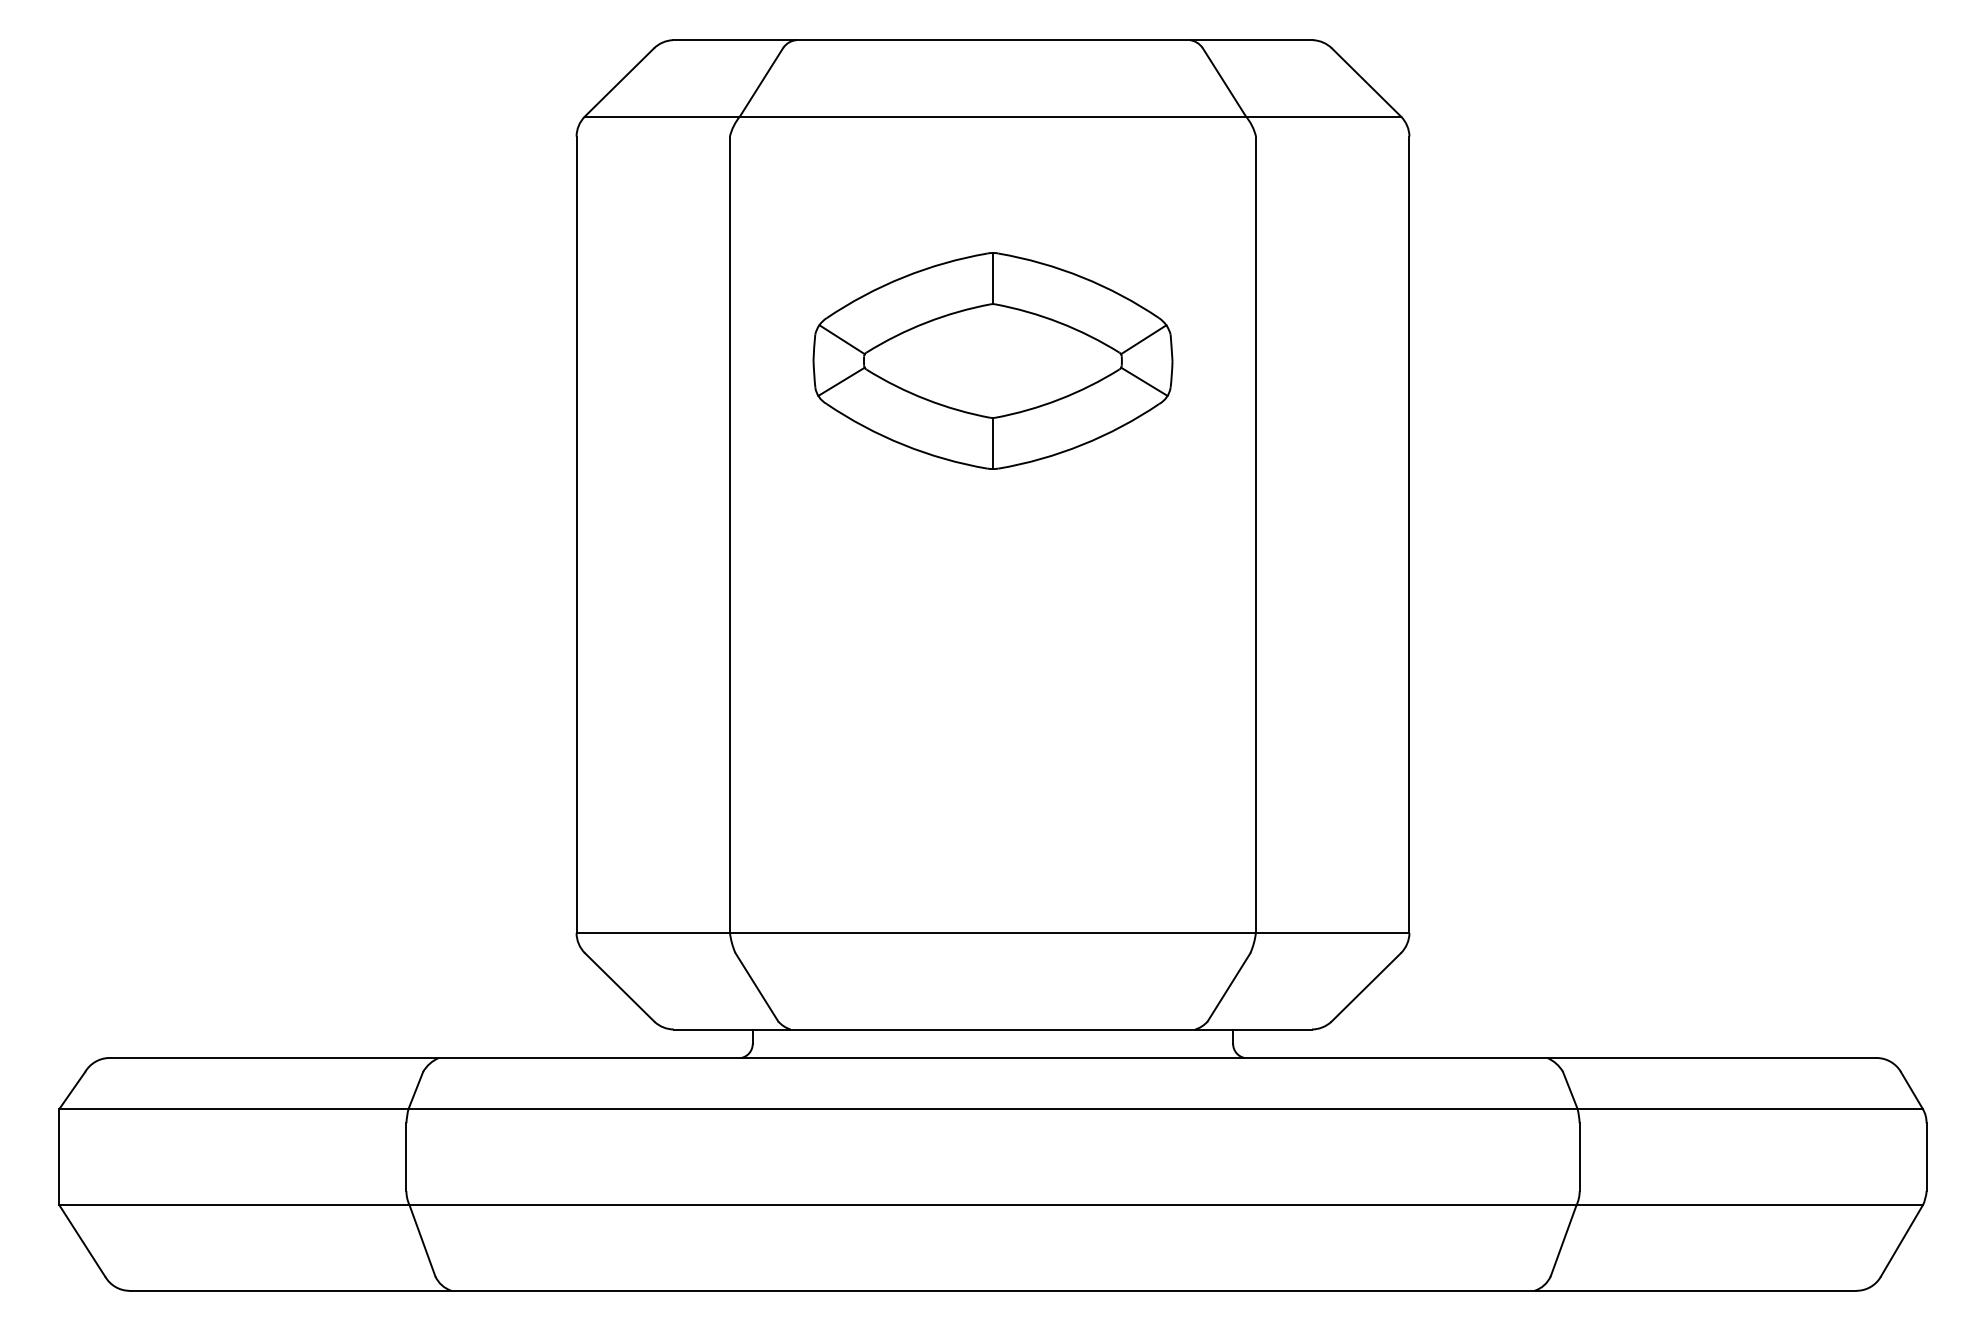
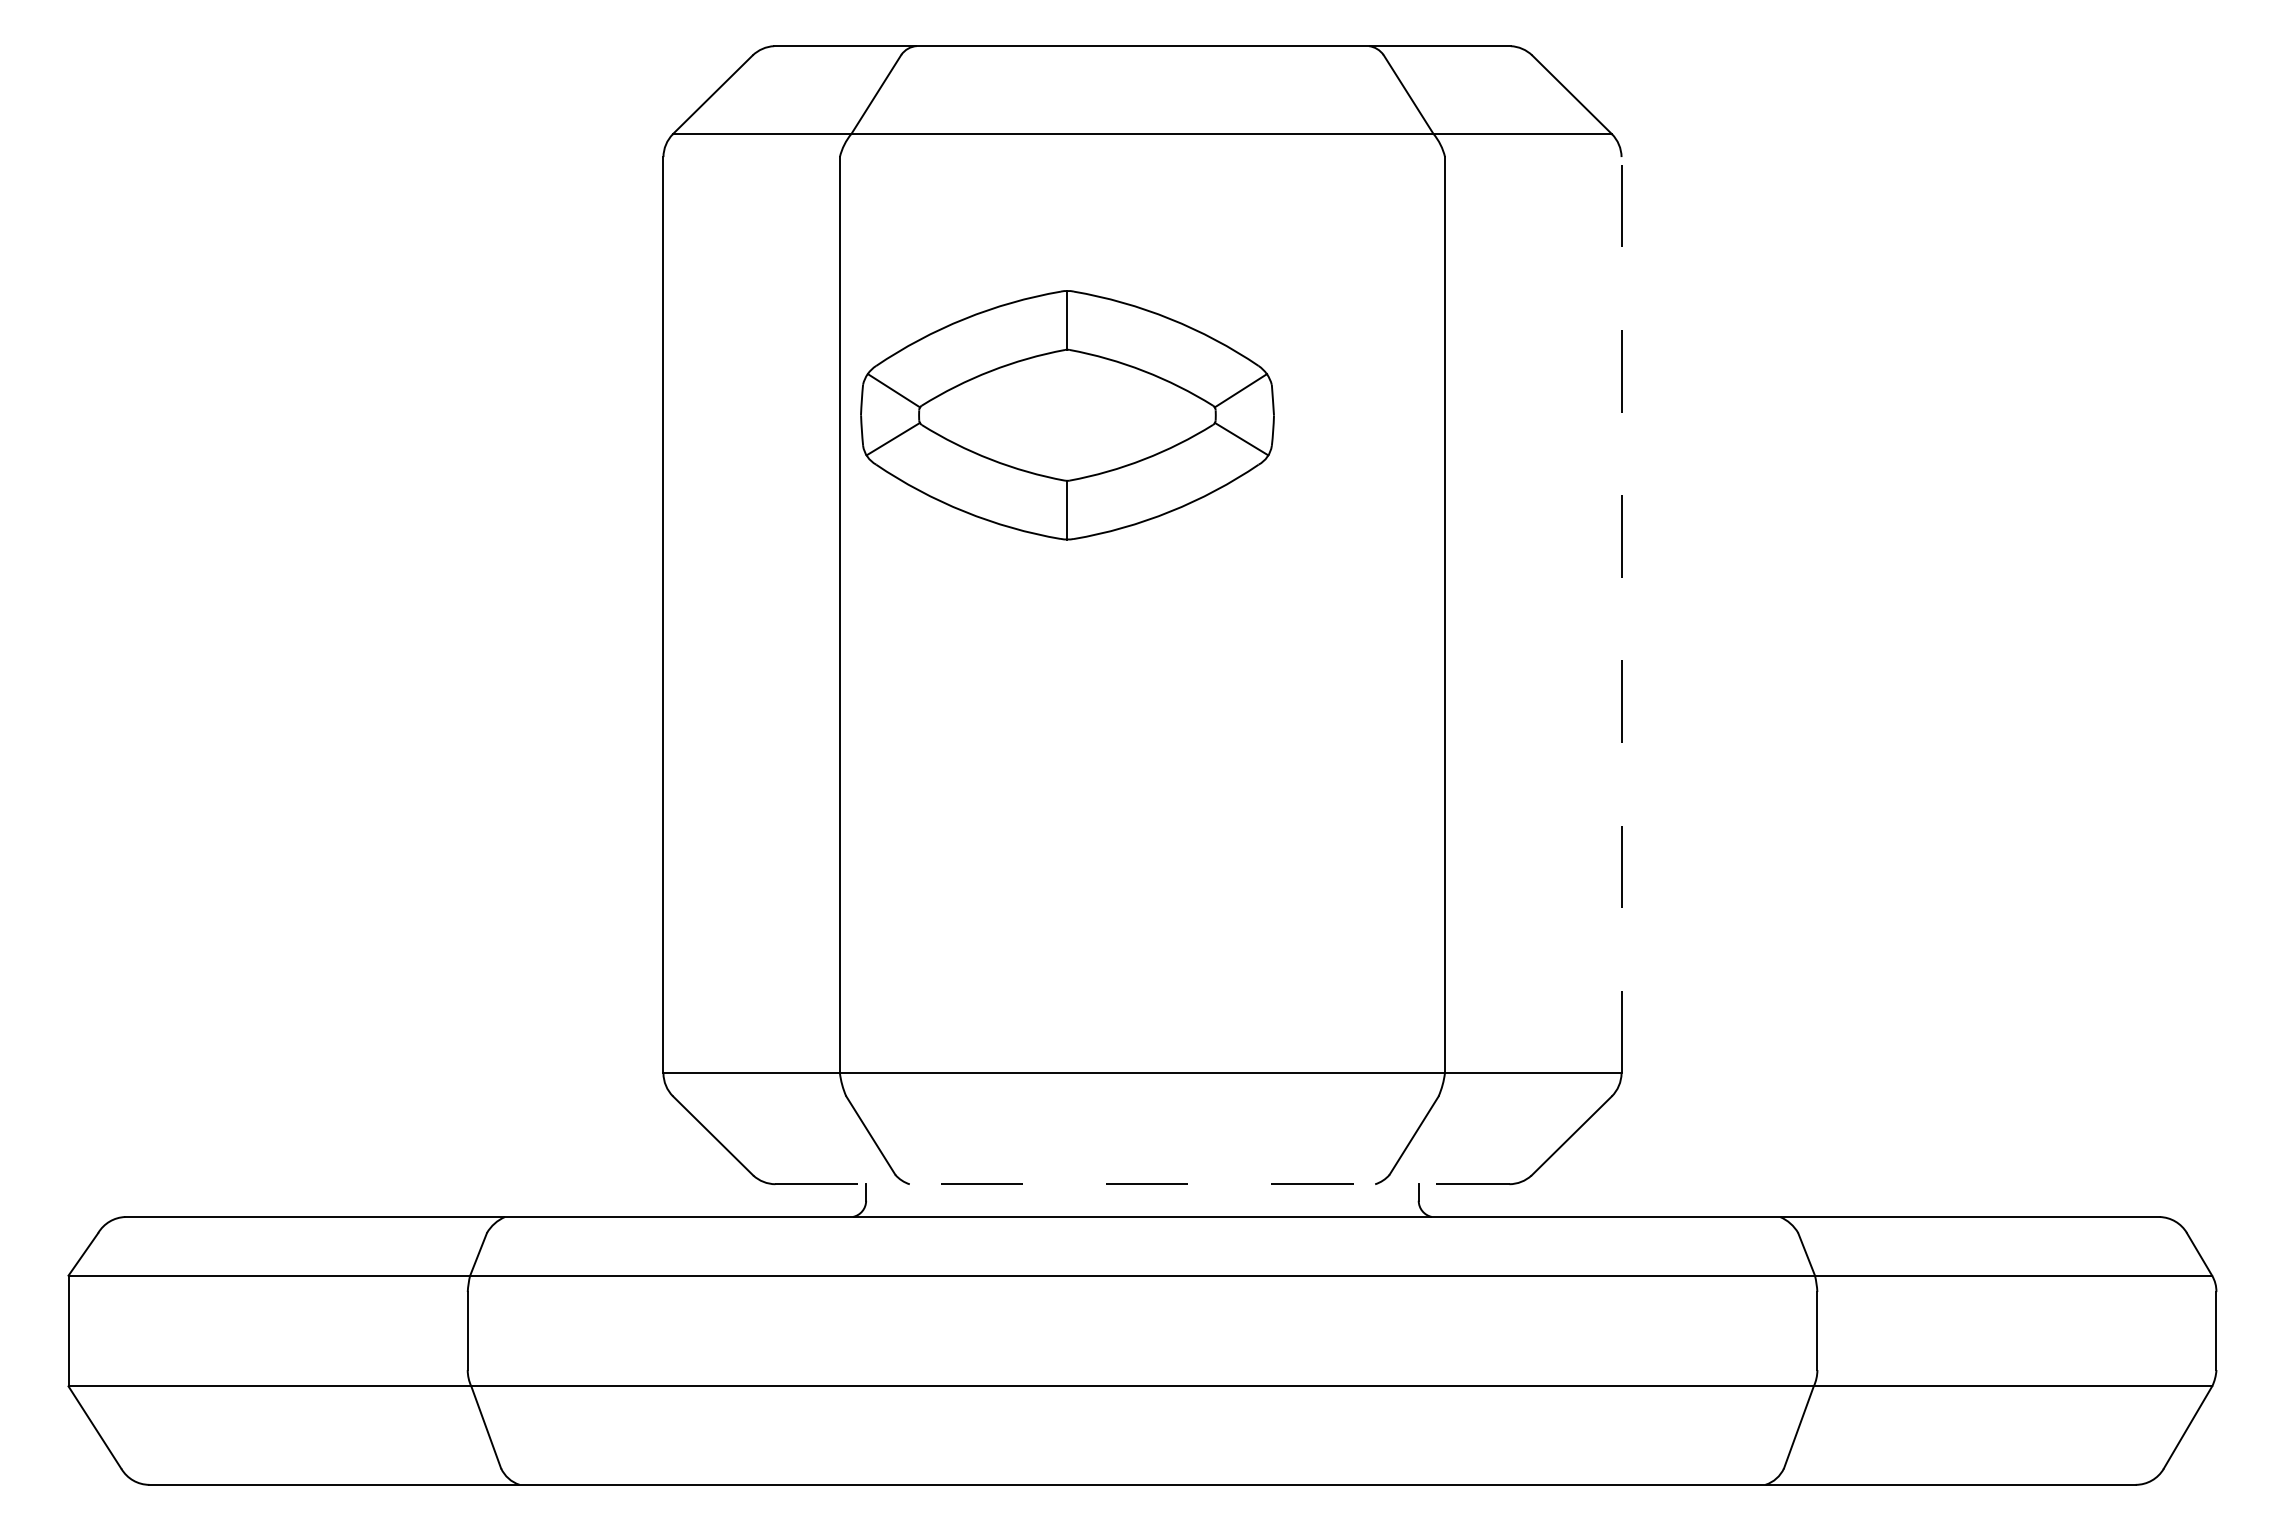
part: (993, 361) -> (1067, 415), moved
line: (1409, 534) -> (1621, 614), solid -> dashed
line: (993, 1029) -> (1142, 1184), solid -> dashed

